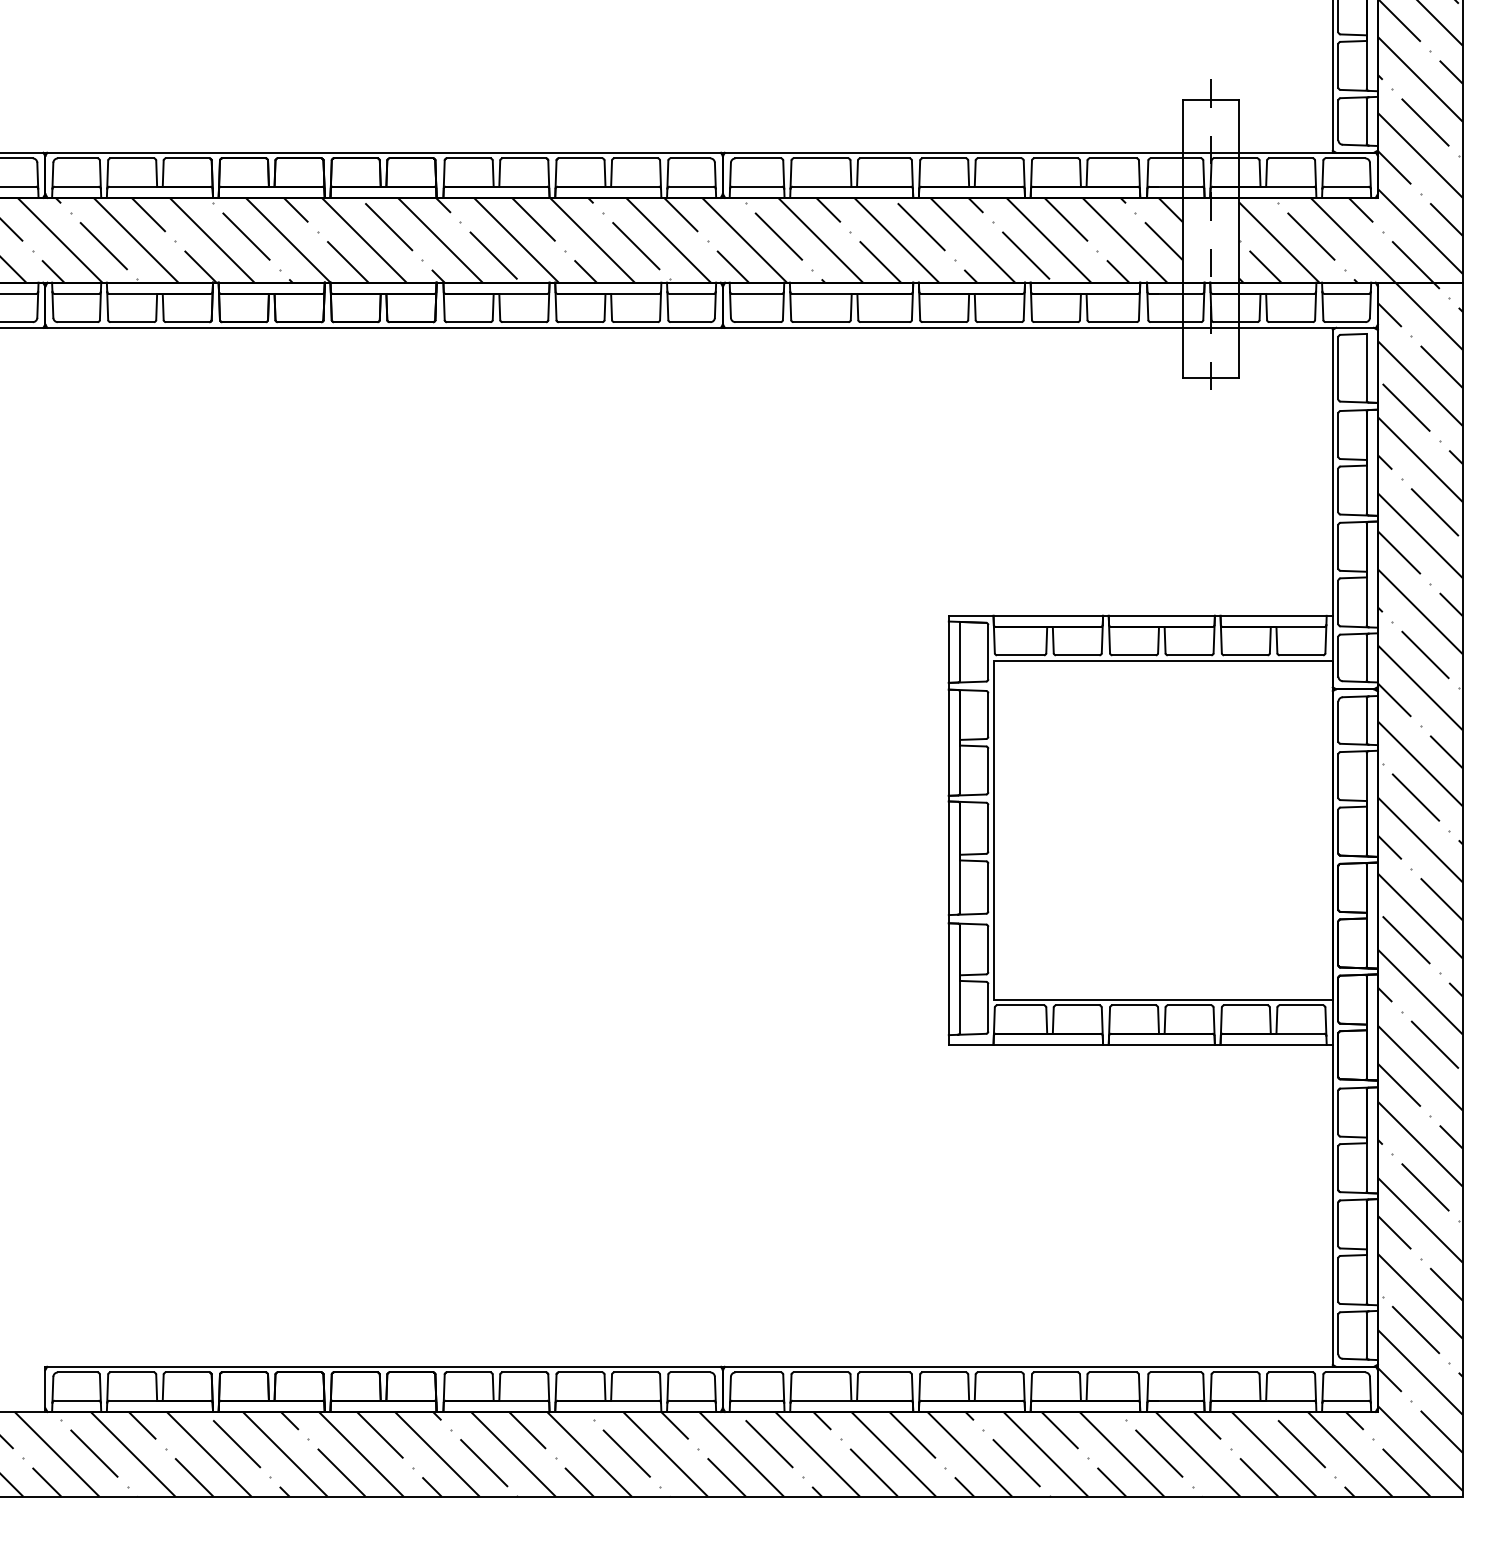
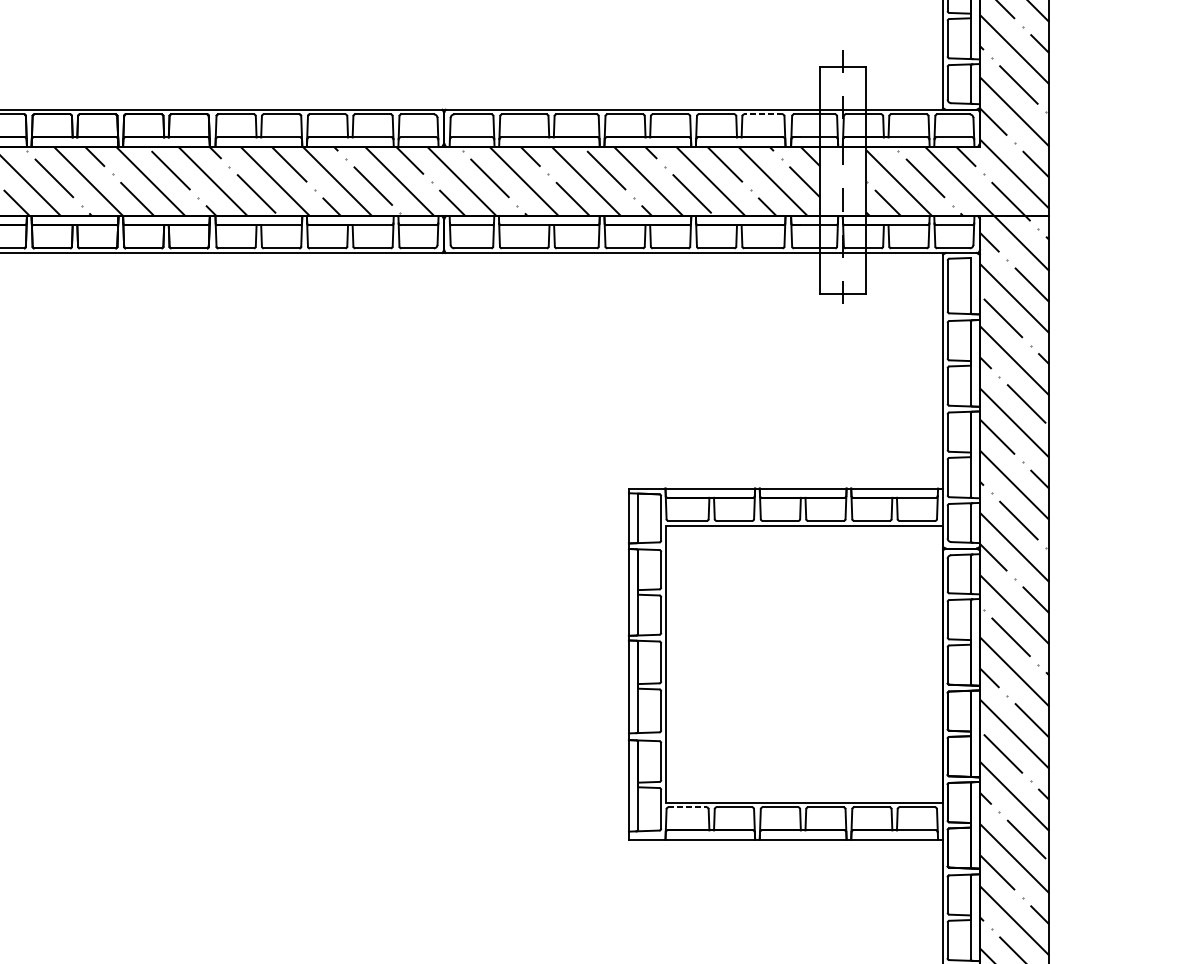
line: (1112, 158) -> (762, 114), solid -> dashed
line: (1021, 1005) -> (688, 807), solid -> dashed

